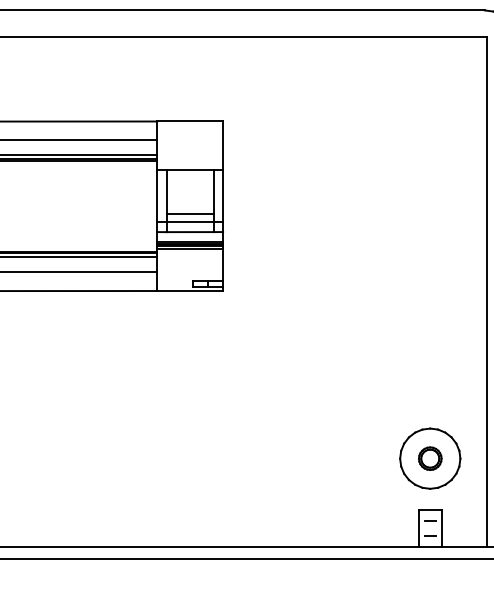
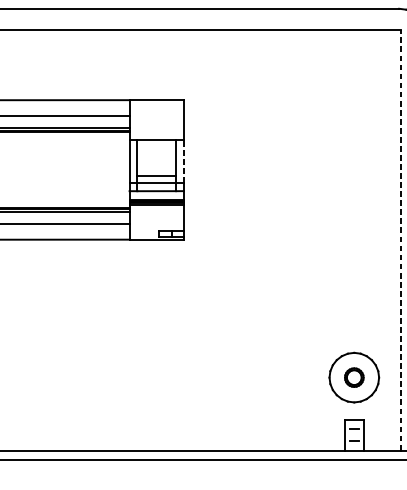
line: (223, 195) -> (184, 161), solid -> dashed
line: (486, 291) -> (400, 240), solid -> dashed

